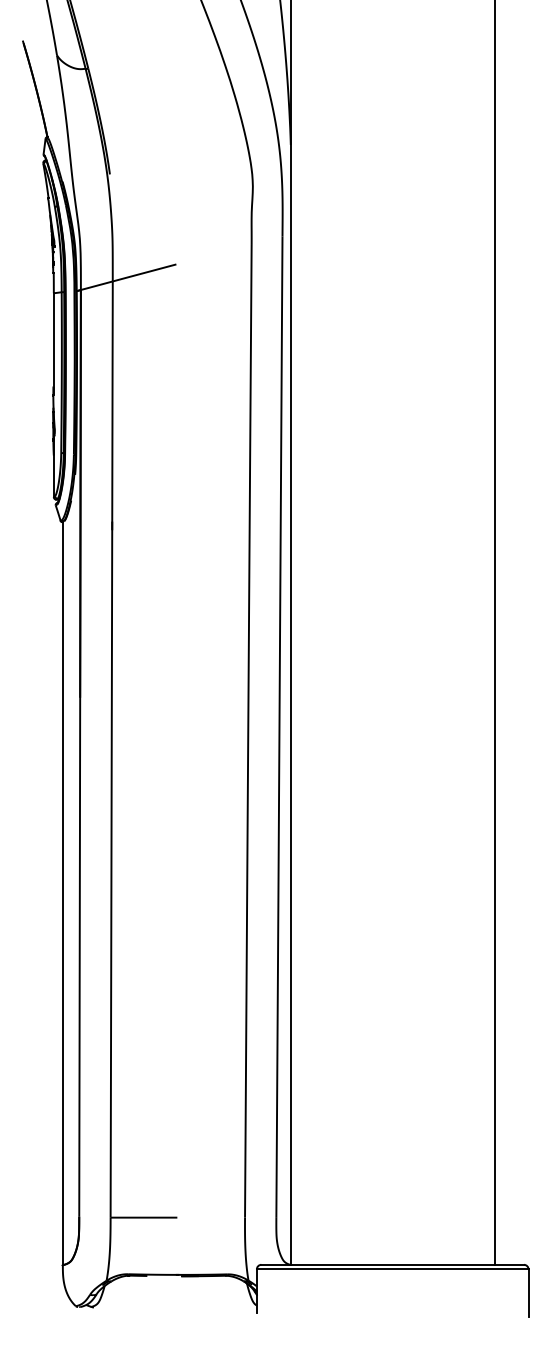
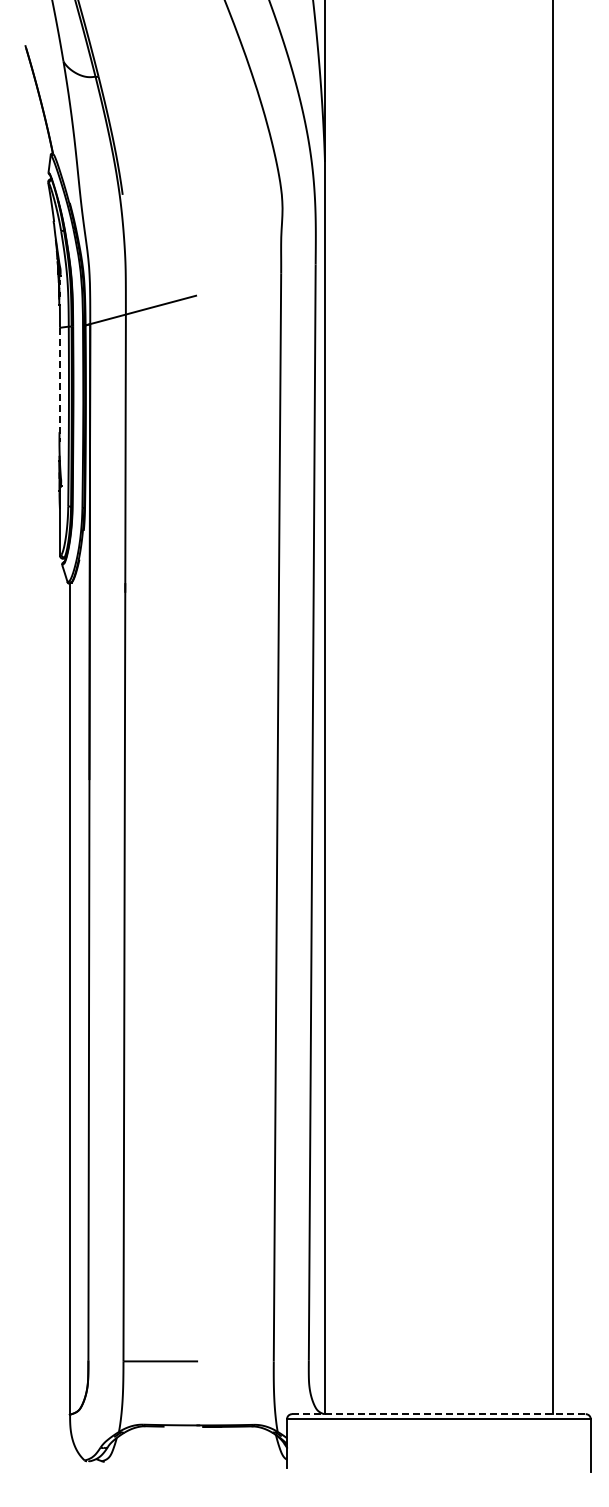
line: (53, 344) -> (59, 385), solid -> dashed
line: (392, 1265) -> (438, 1414), solid -> dashed

